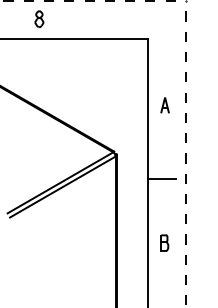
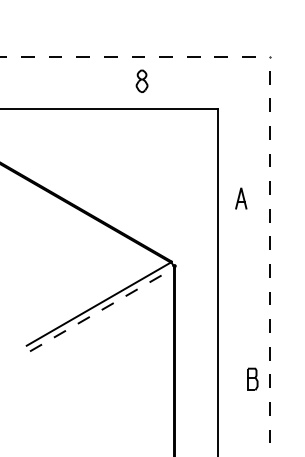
part: (38, 18) -> (141, 80), moved
line: (161, 178) -> (236, 298), removed
line: (63, 186) -> (102, 309), solid -> dashed
part: (164, 242) -> (252, 378), moved

